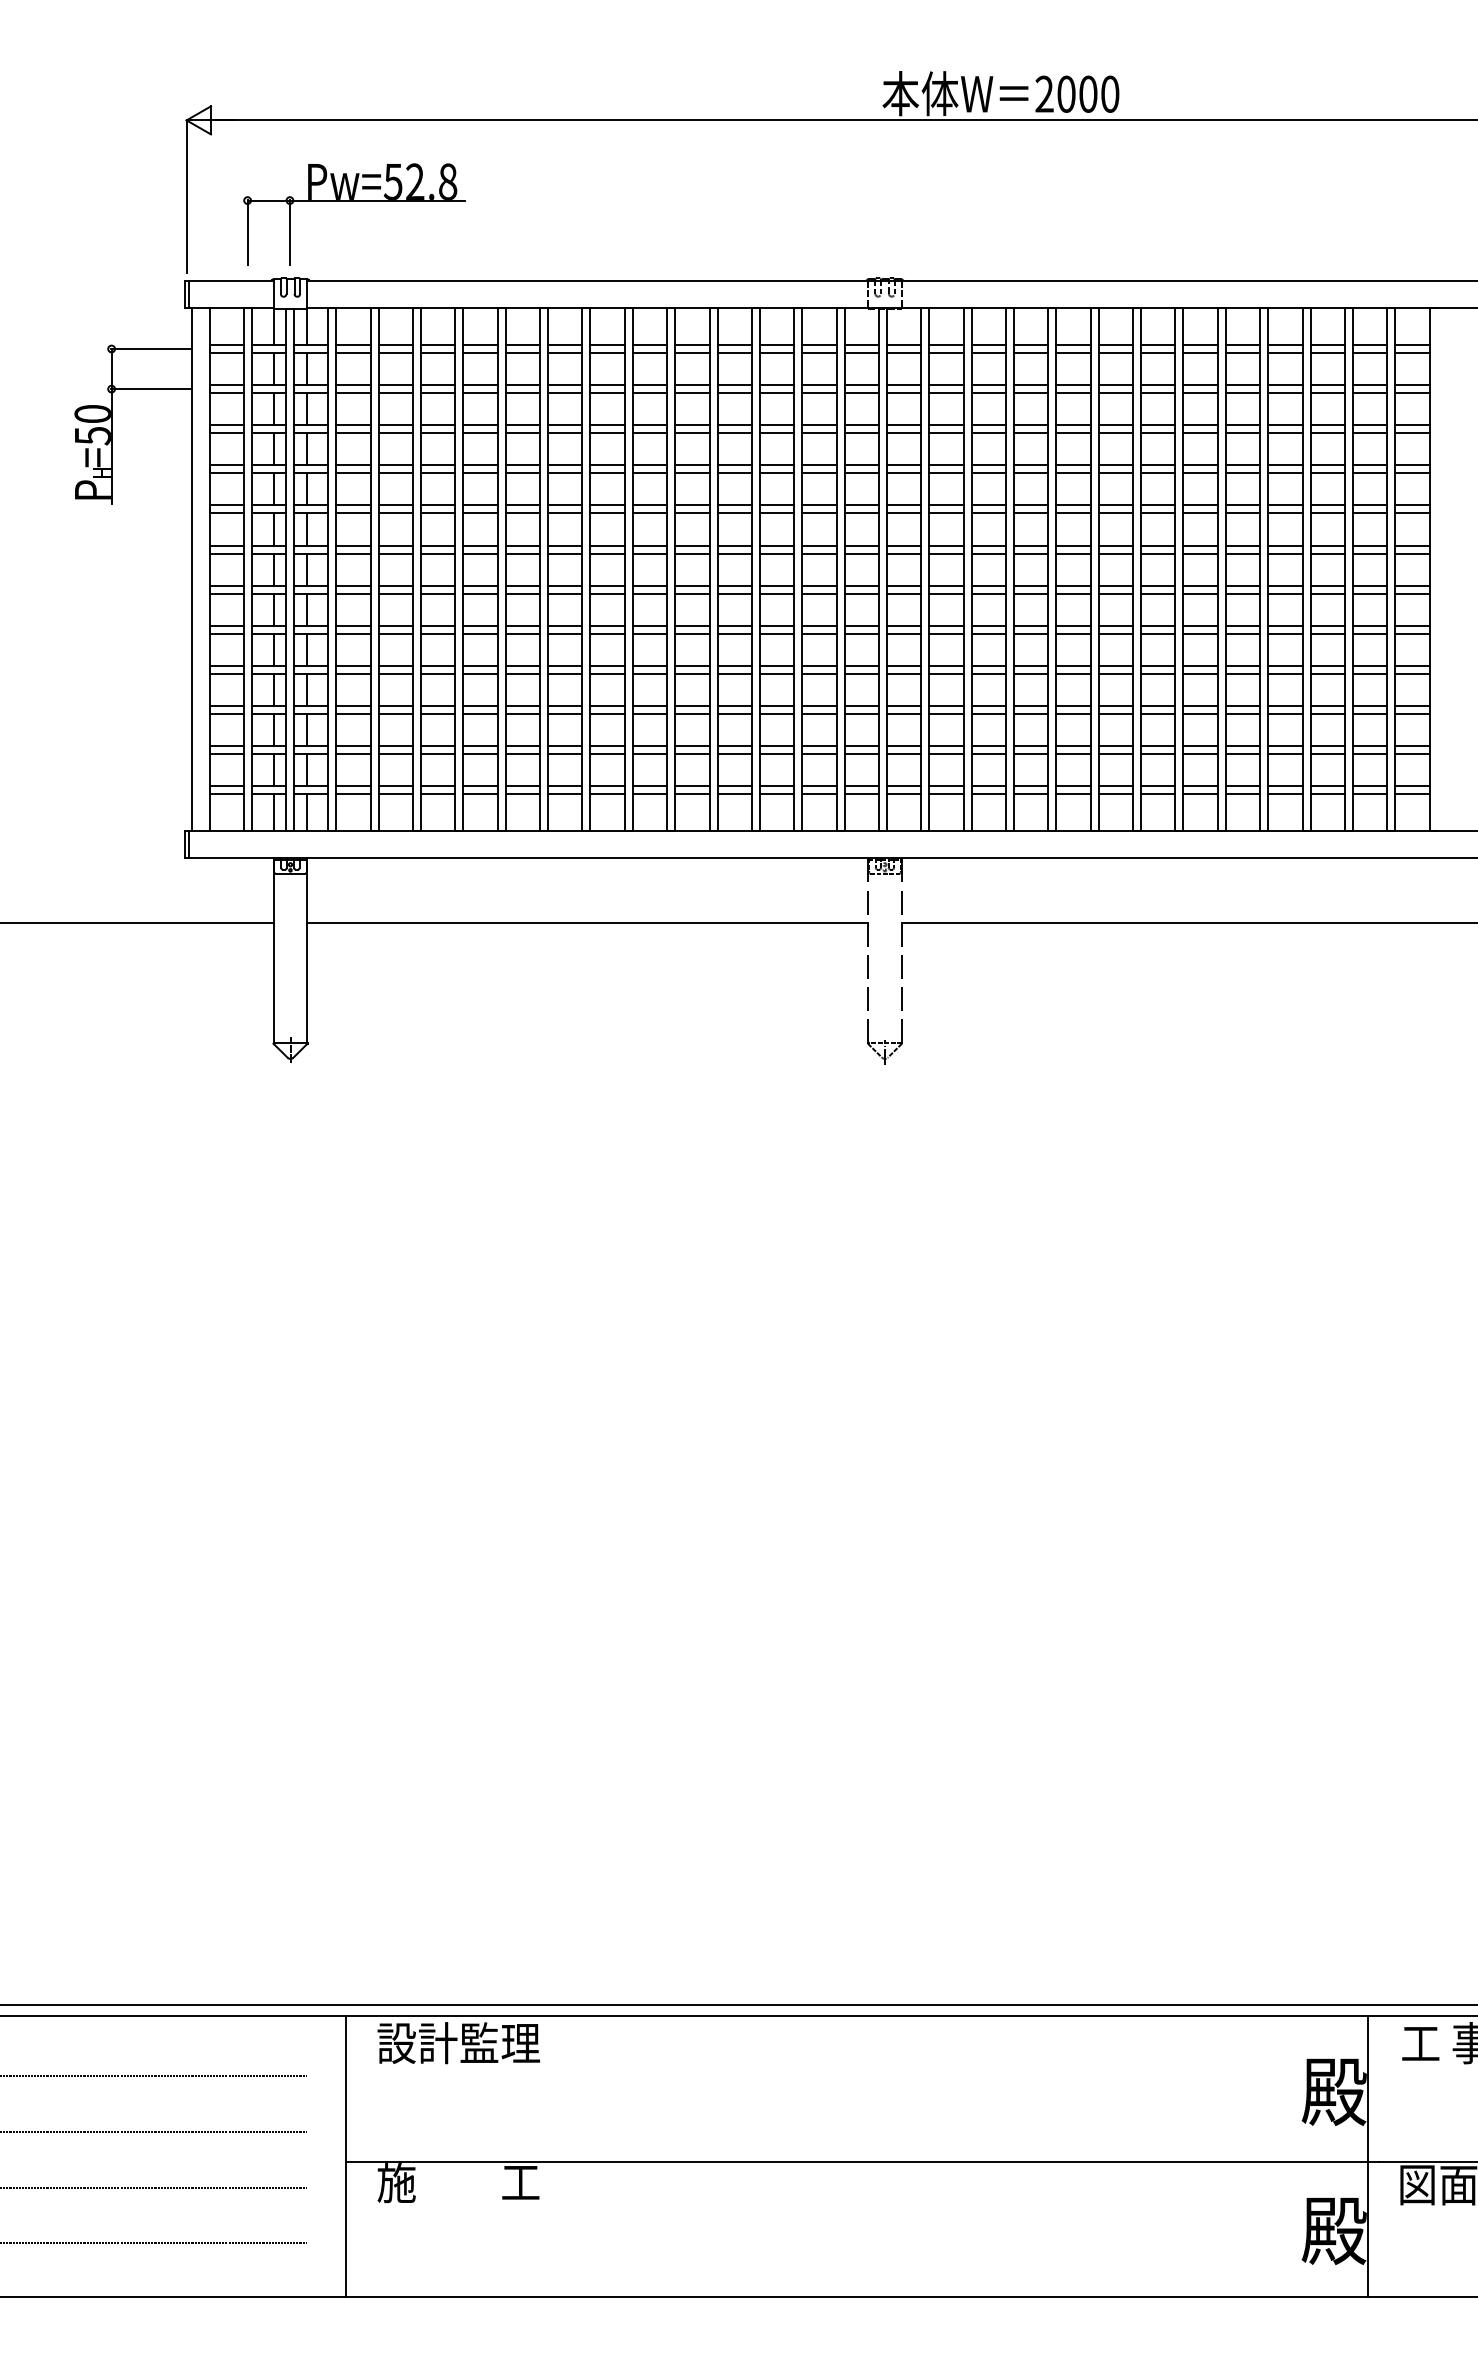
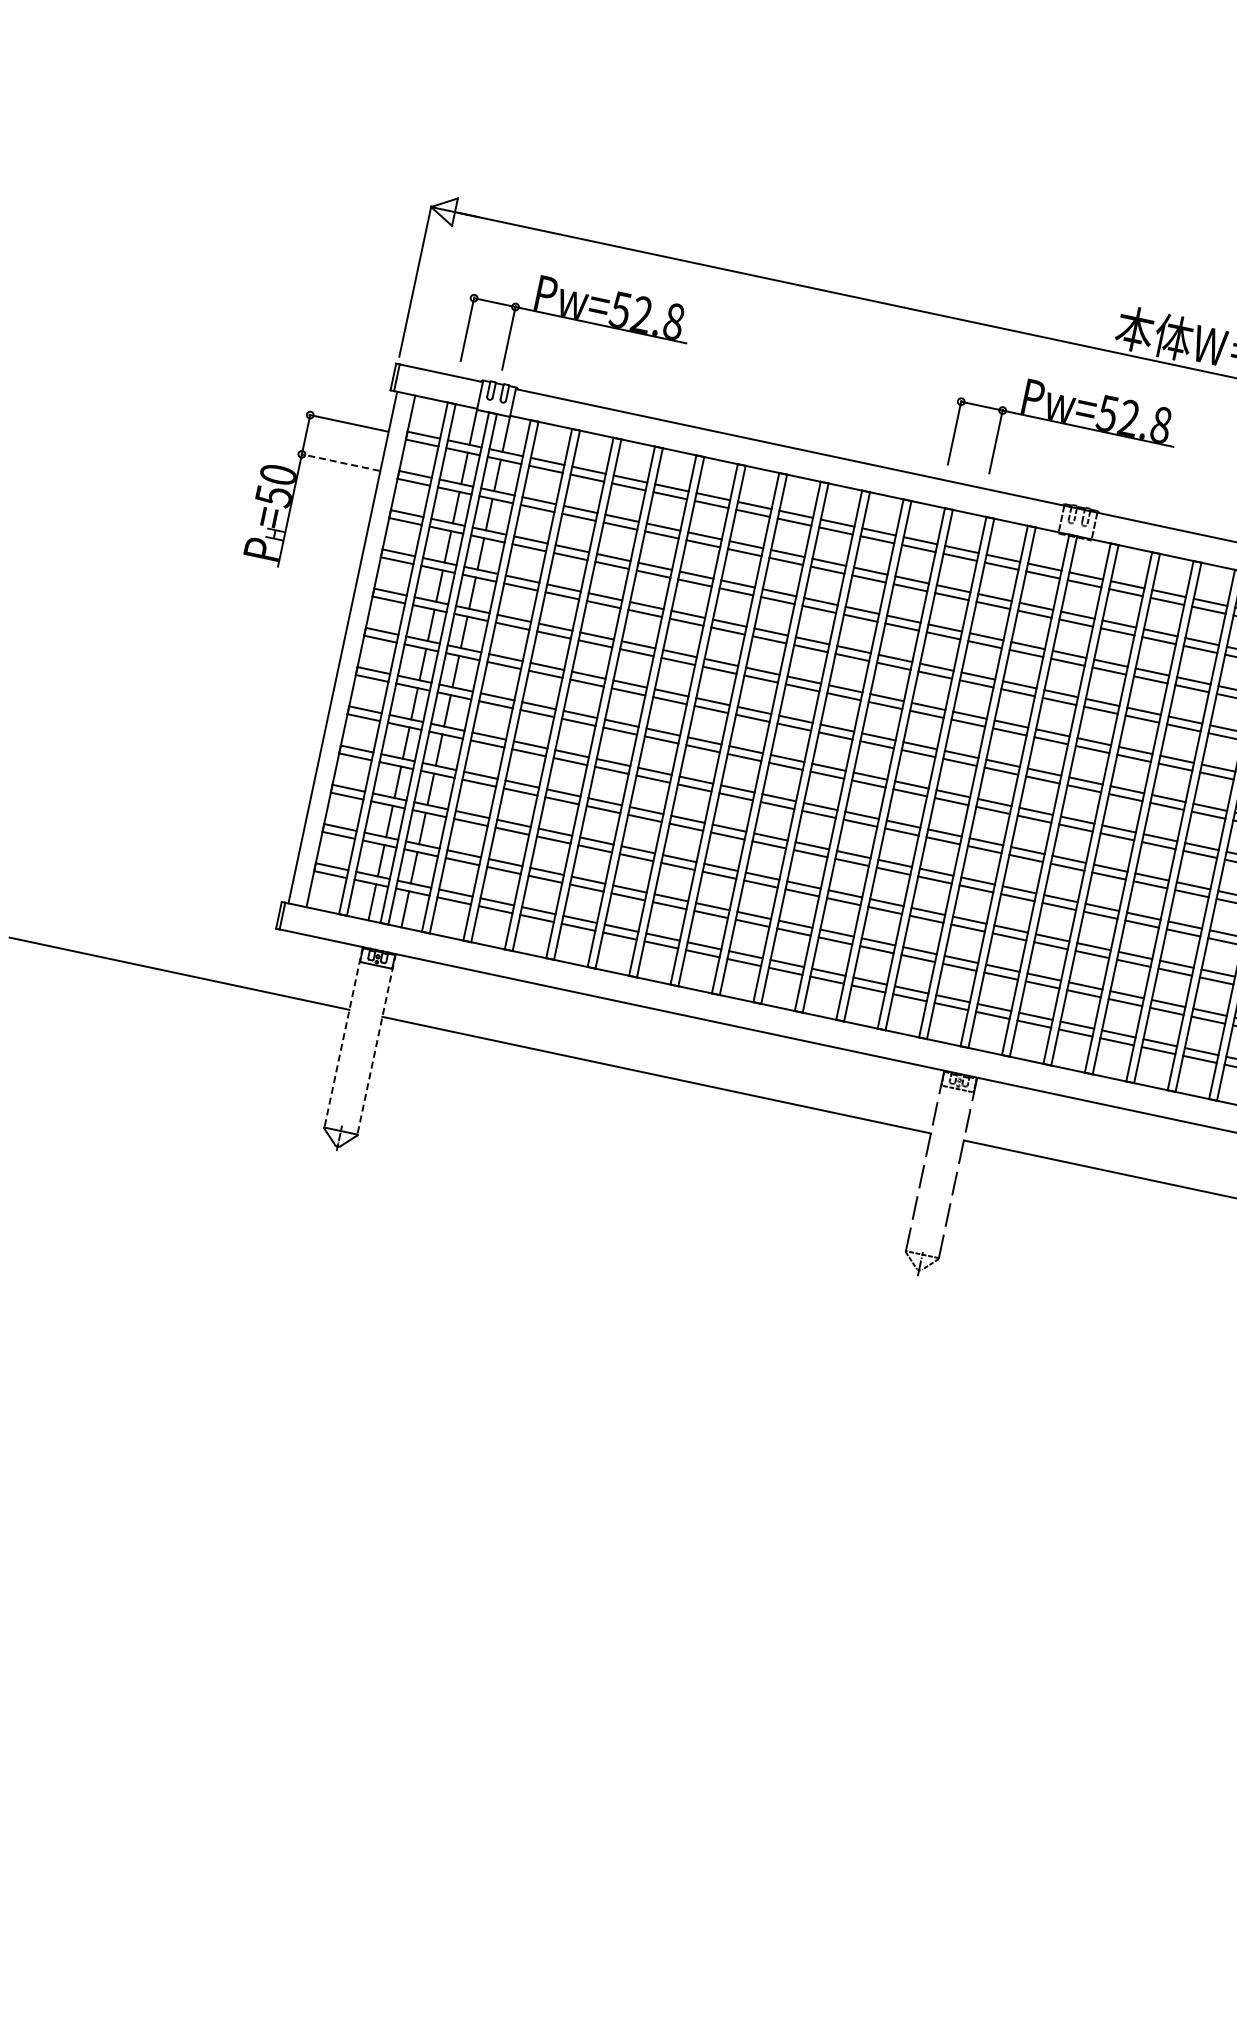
part: (852, 201) -> (1065, 424), added
line: (150, 389) -> (339, 462), solid -> dashed
line: (273, 951) -> (343, 1038), solid -> dashed
line: (307, 951) -> (376, 1045), solid -> dashed

